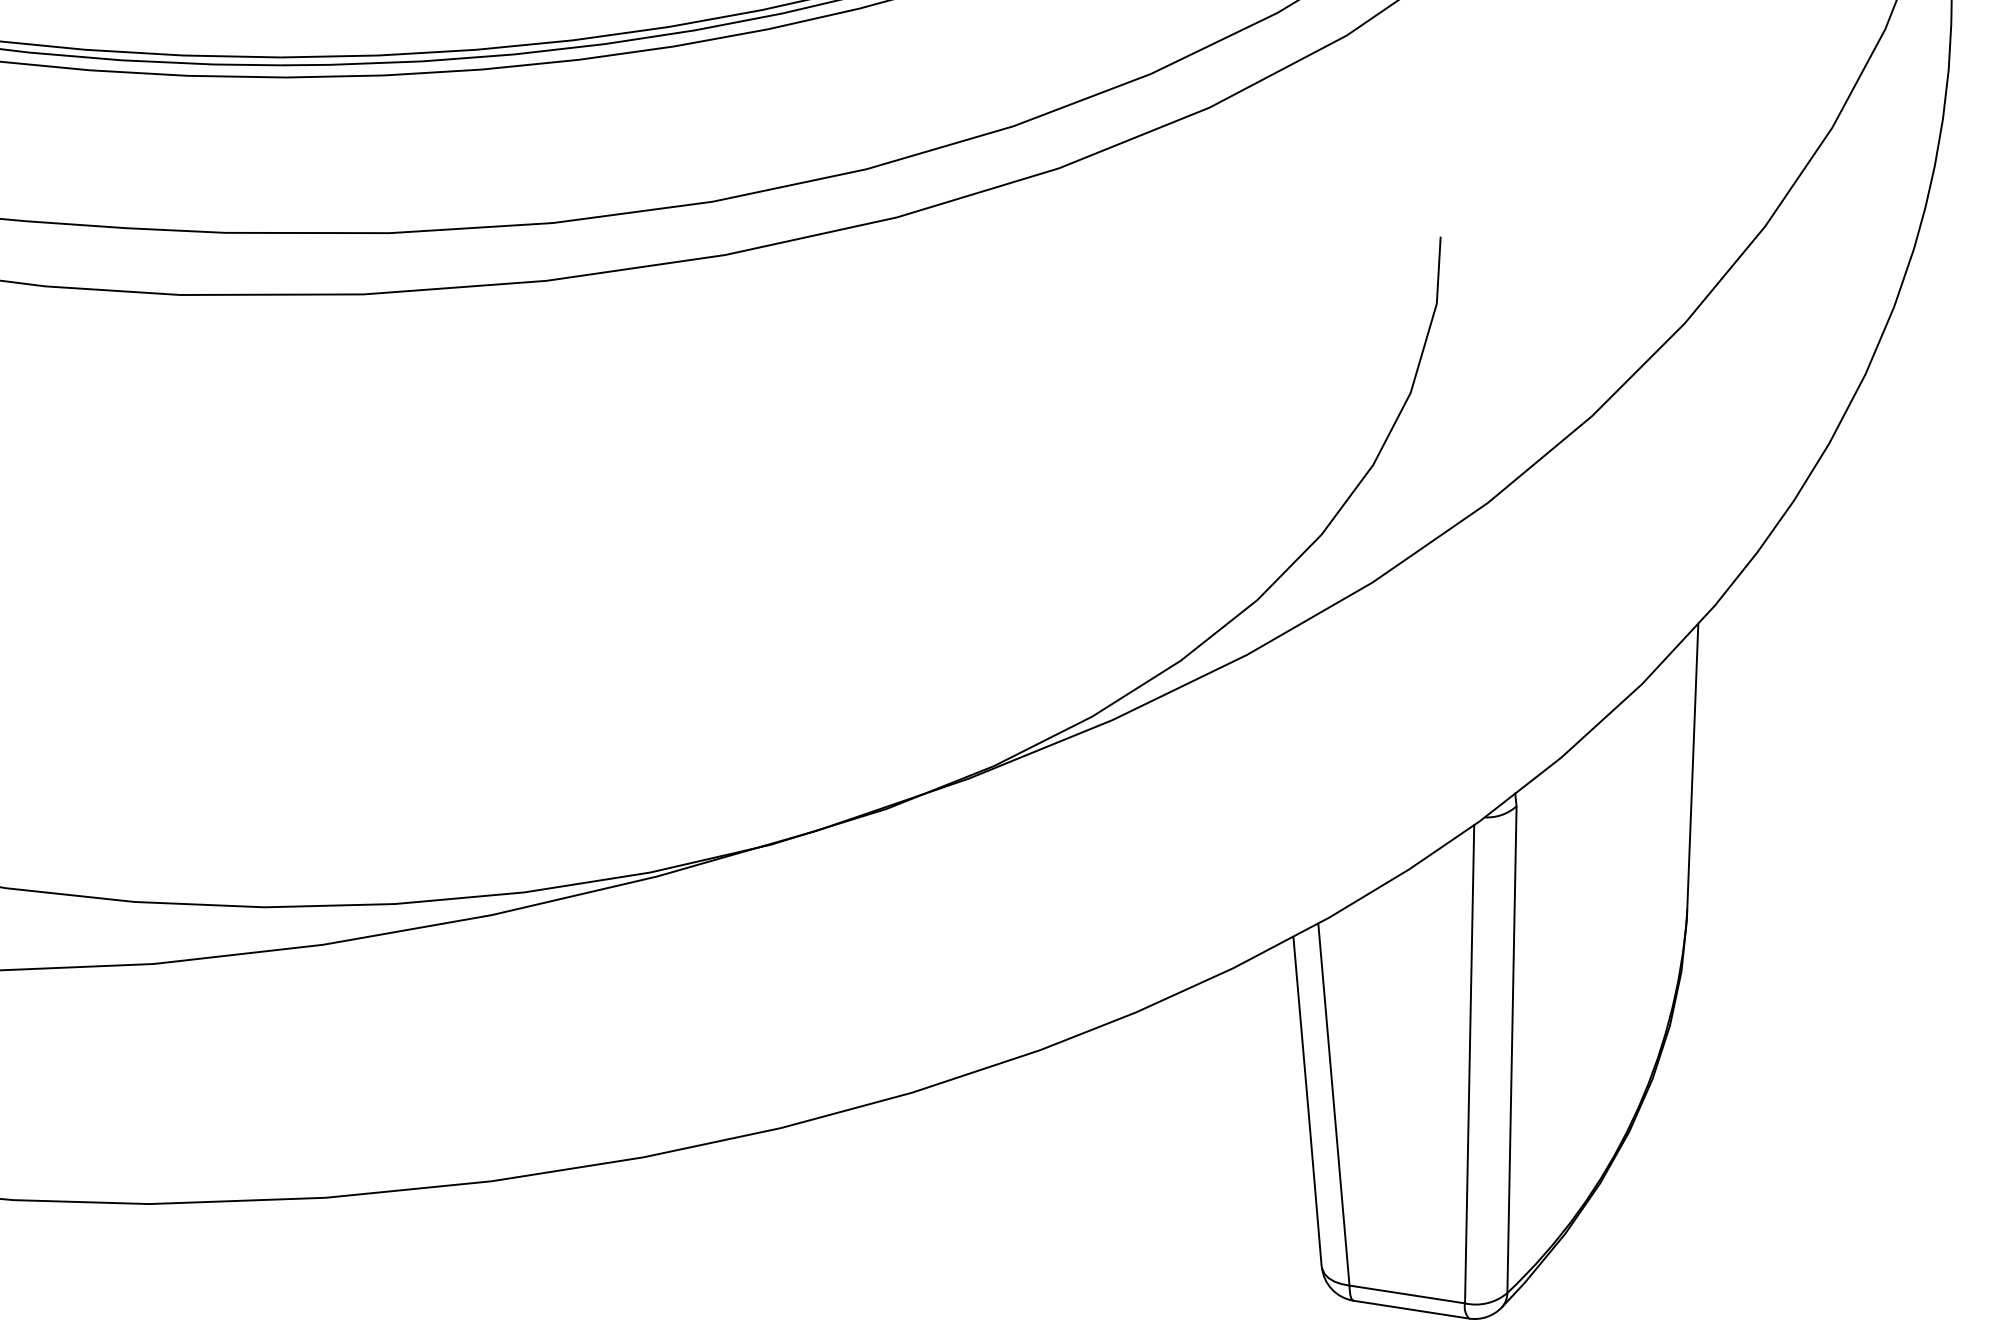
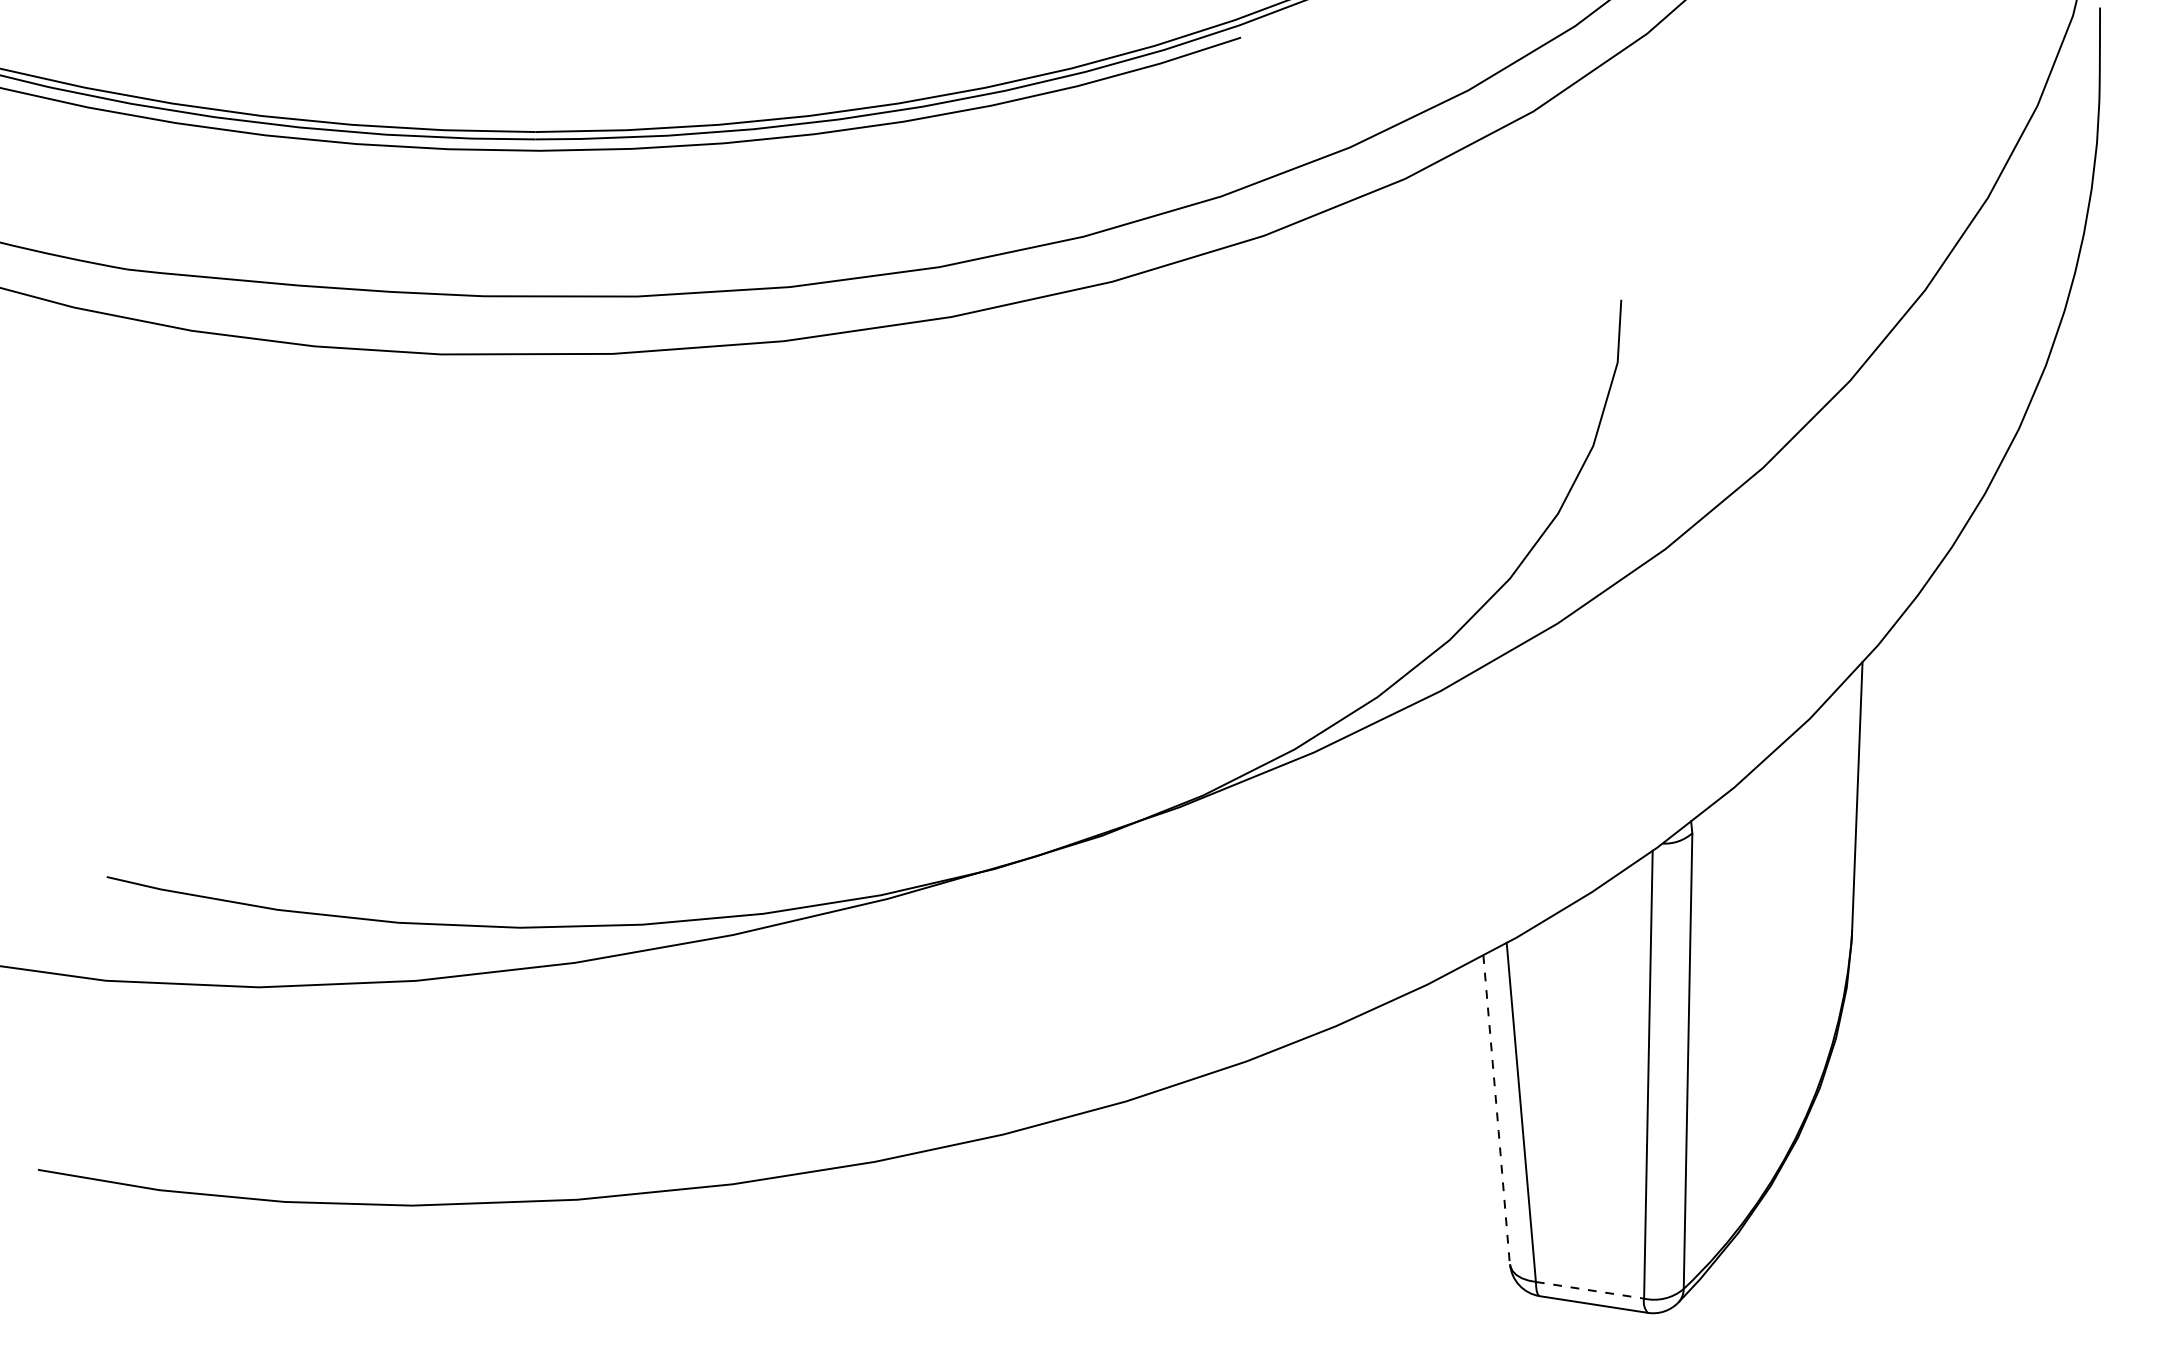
line: (1307, 1102) -> (1496, 1110), solid -> dashed
line: (1407, 1294) -> (1590, 1290), solid -> dashed

